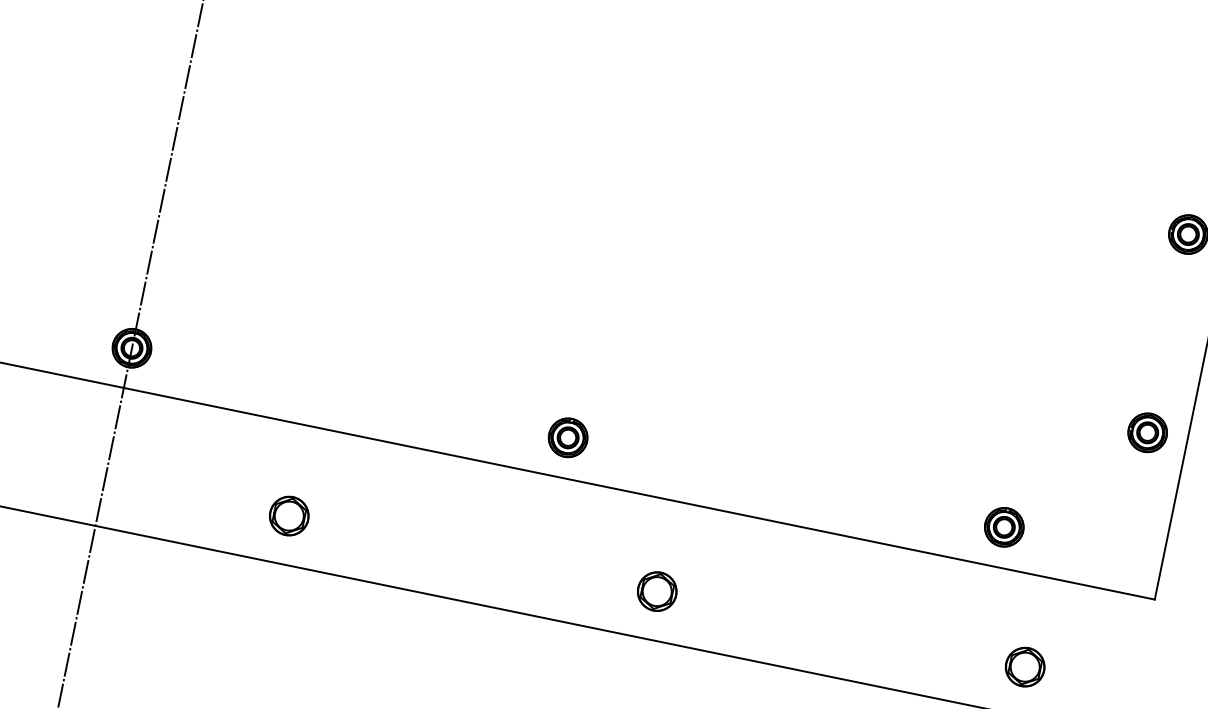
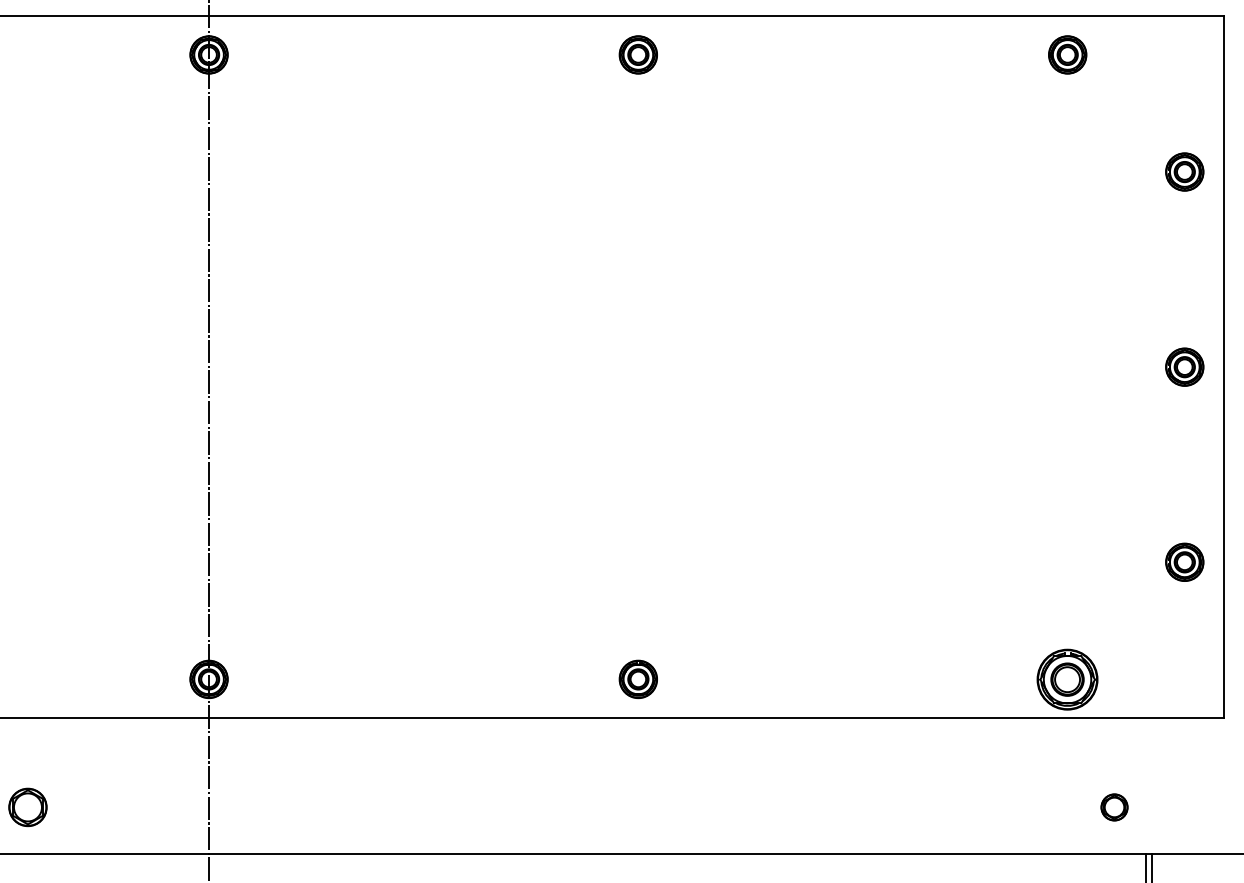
part: (288, 516) -> (389, 807), removed
part: (1004, 526) -> (1067, 678), size x1.6
part: (656, 591) -> (751, 807), removed
part: (1025, 667) -> (1114, 807), size x0.7

